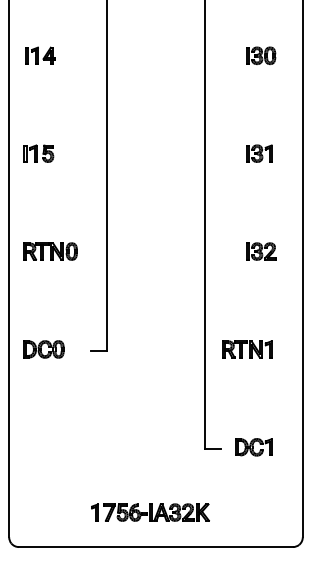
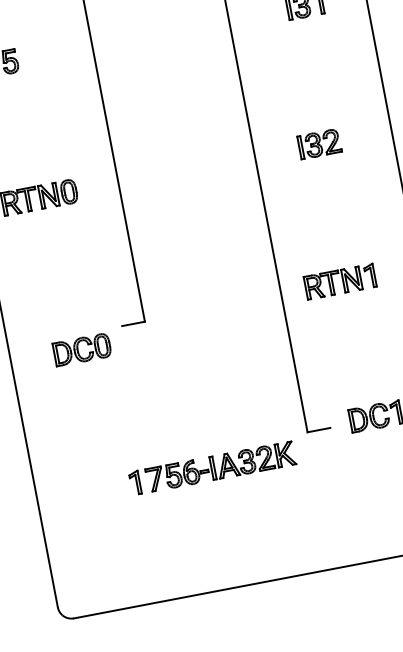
part: (261, 251) -> (319, 143), moved
part: (43, 349) -> (81, 349), moved
part: (150, 512) -> (212, 468), moved

